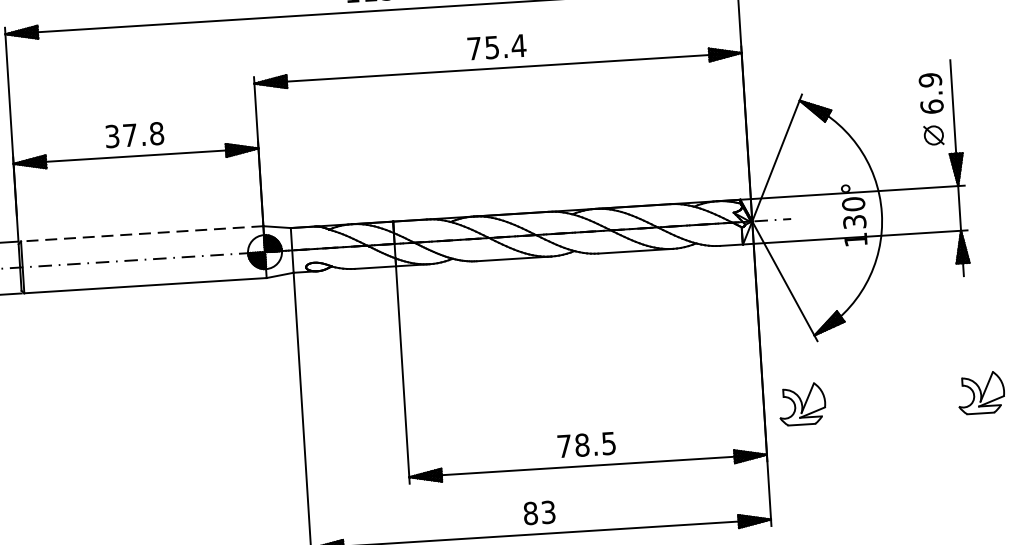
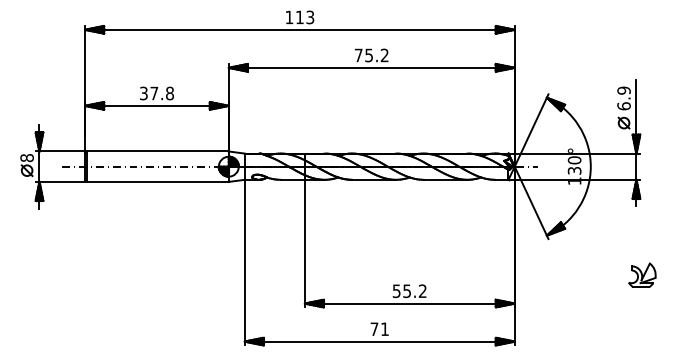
text: (518, 45) -> (384, 55), 75.4 -> 75.2
line: (141, 233) -> (157, 151), dashed -> solid
part: (802, 402) -> (537, 274), removed
text: (586, 445) -> (409, 291), 78.5 -> 55.2
text: (539, 513) -> (379, 329), 83 -> 71

